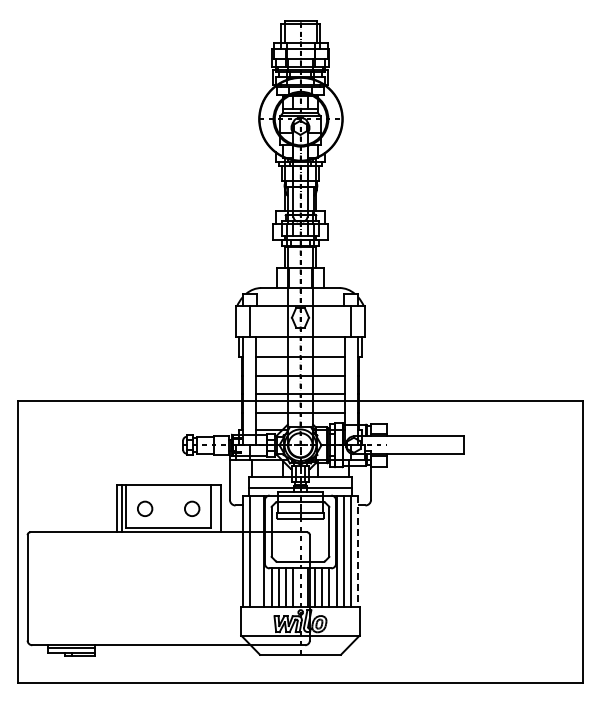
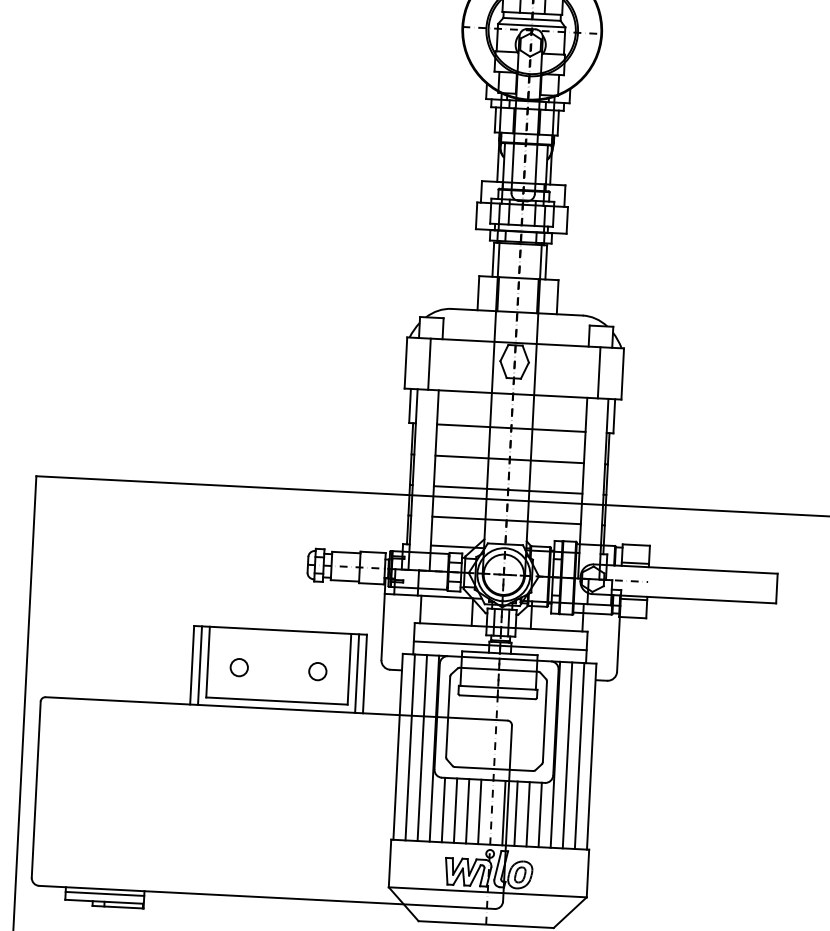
circle: (145, 508) -> (239, 667), size x0.71
circle: (192, 508) -> (318, 671), size x0.71
line: (215, 508) -> (356, 673), added
line: (257, 550) -> (423, 746), added
line: (358, 551) -> (591, 756), dashed -> solid

